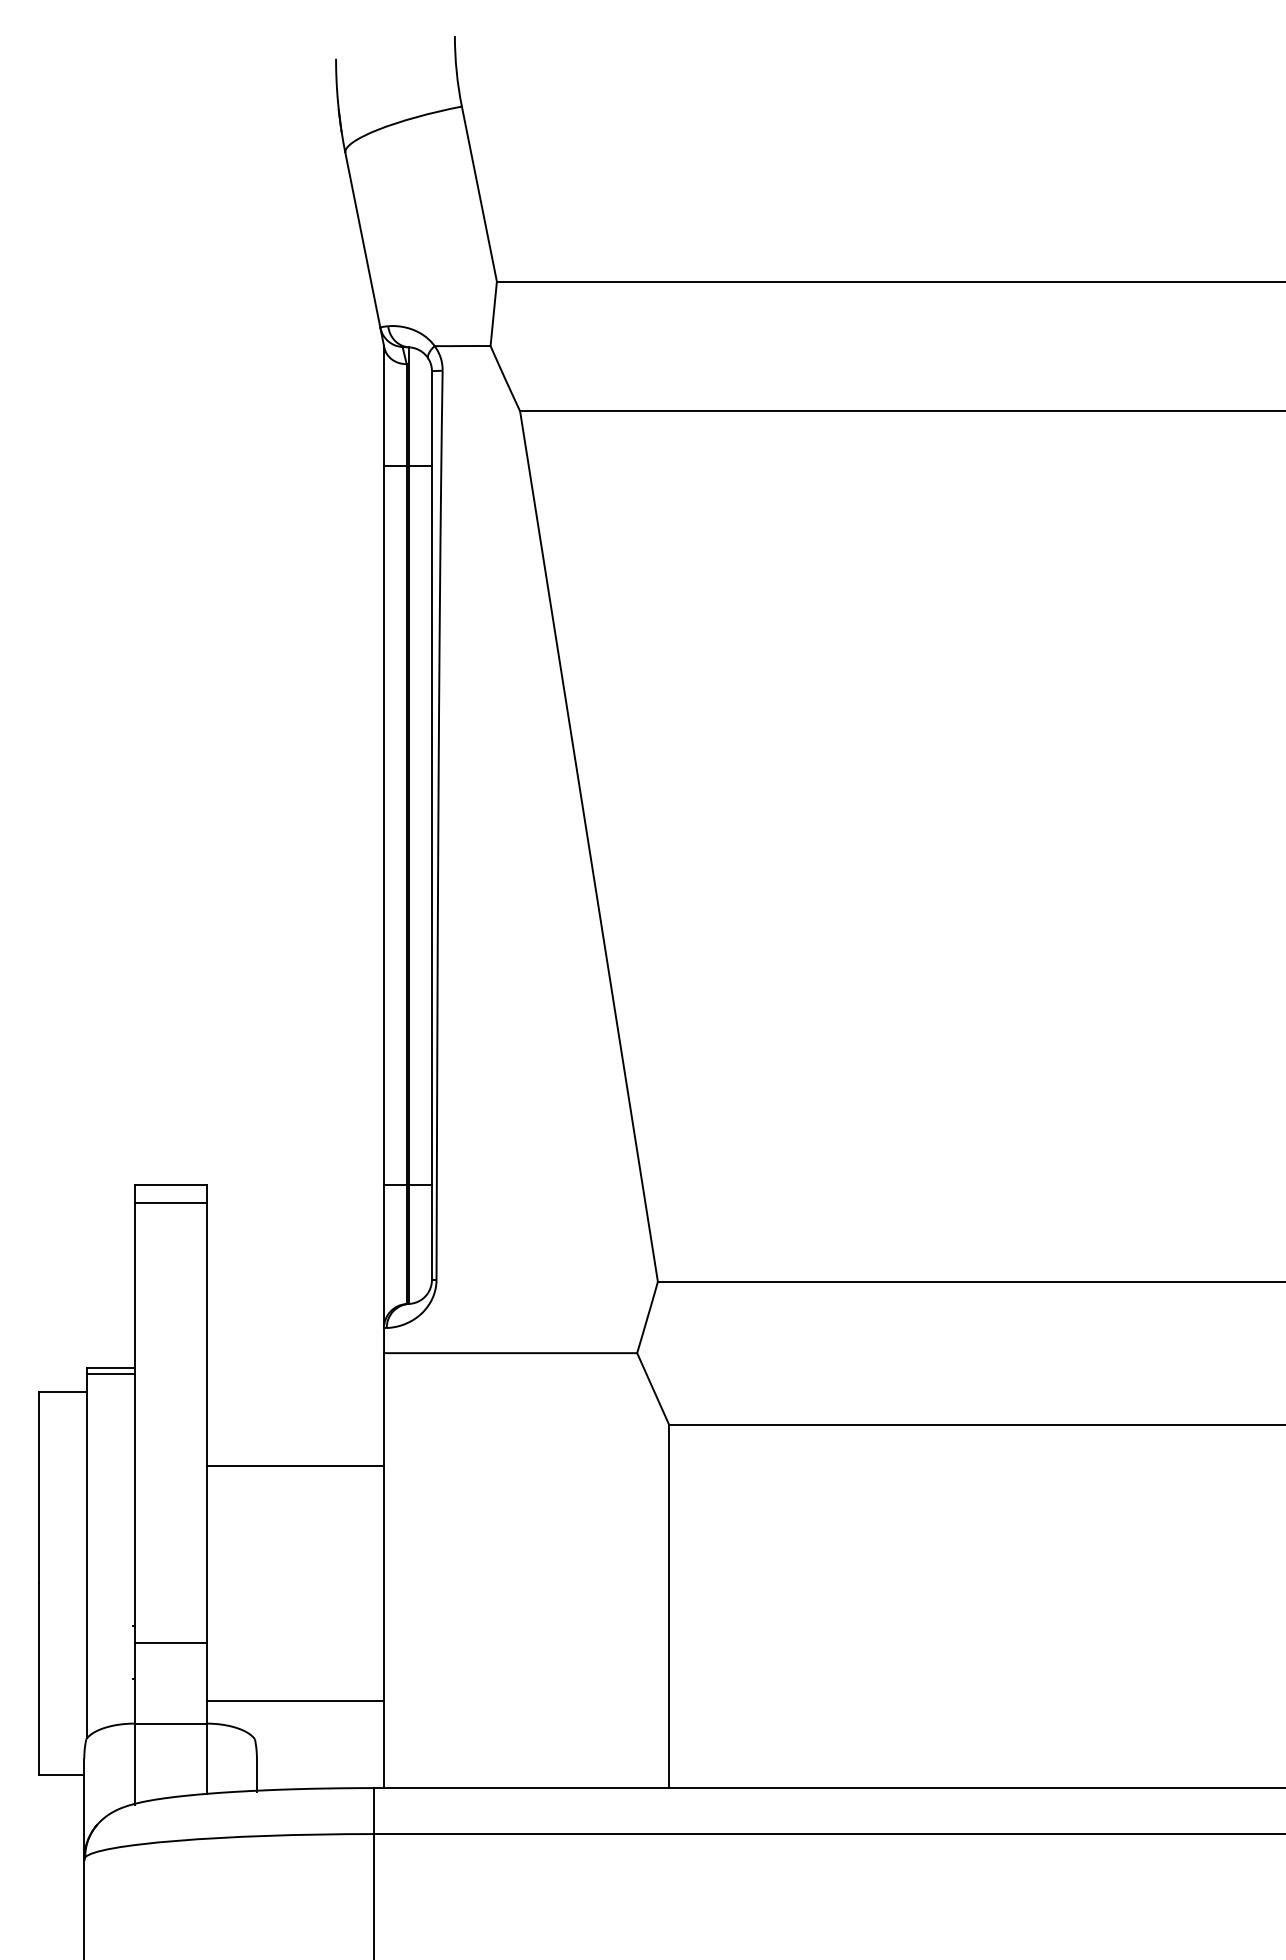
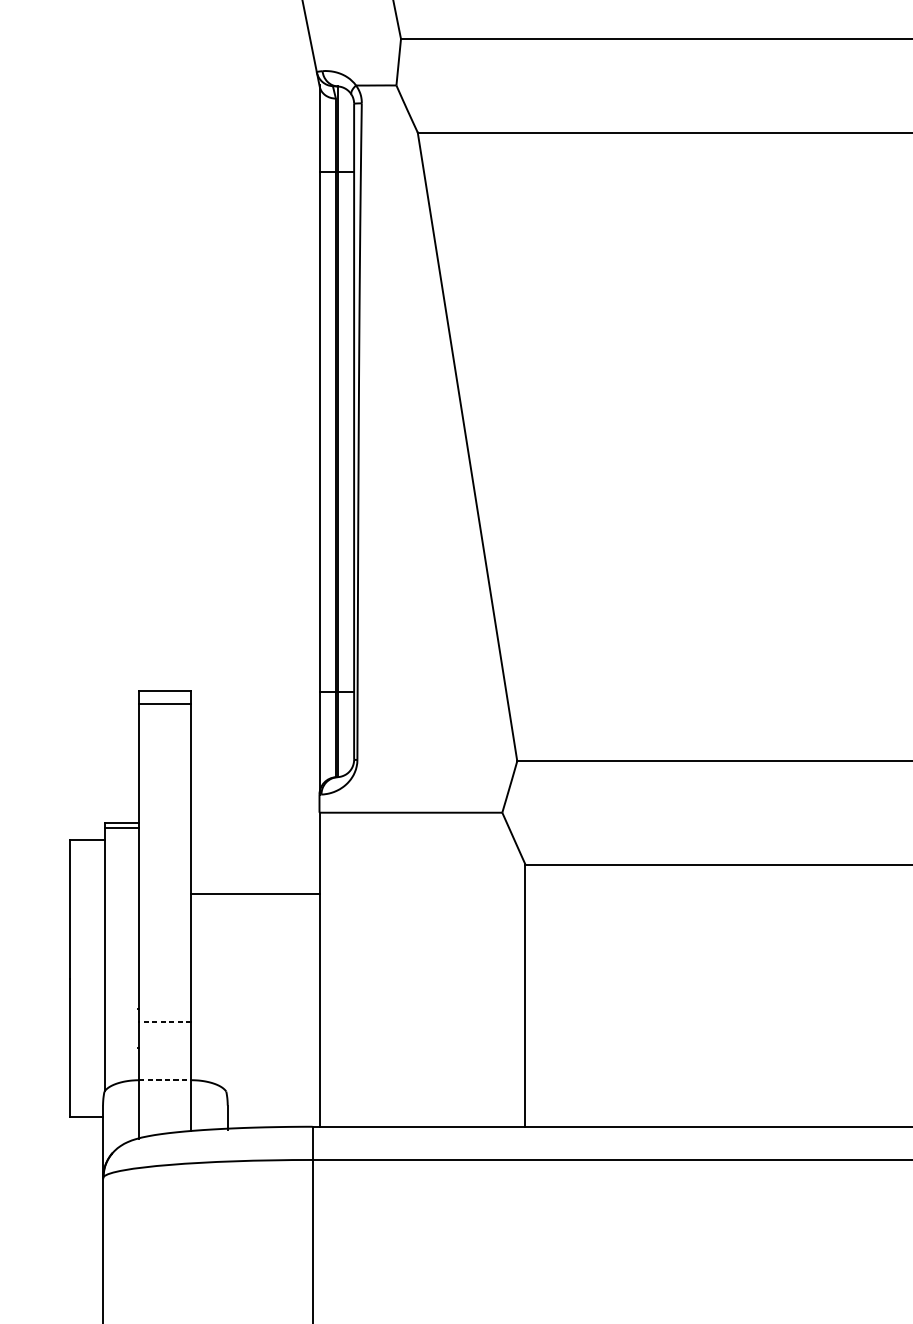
line: (170, 1643) -> (165, 1022), solid -> dashed
line: (295, 1700) -> (255, 1063), removed
line: (170, 1723) -> (165, 1080), solid -> dashed

